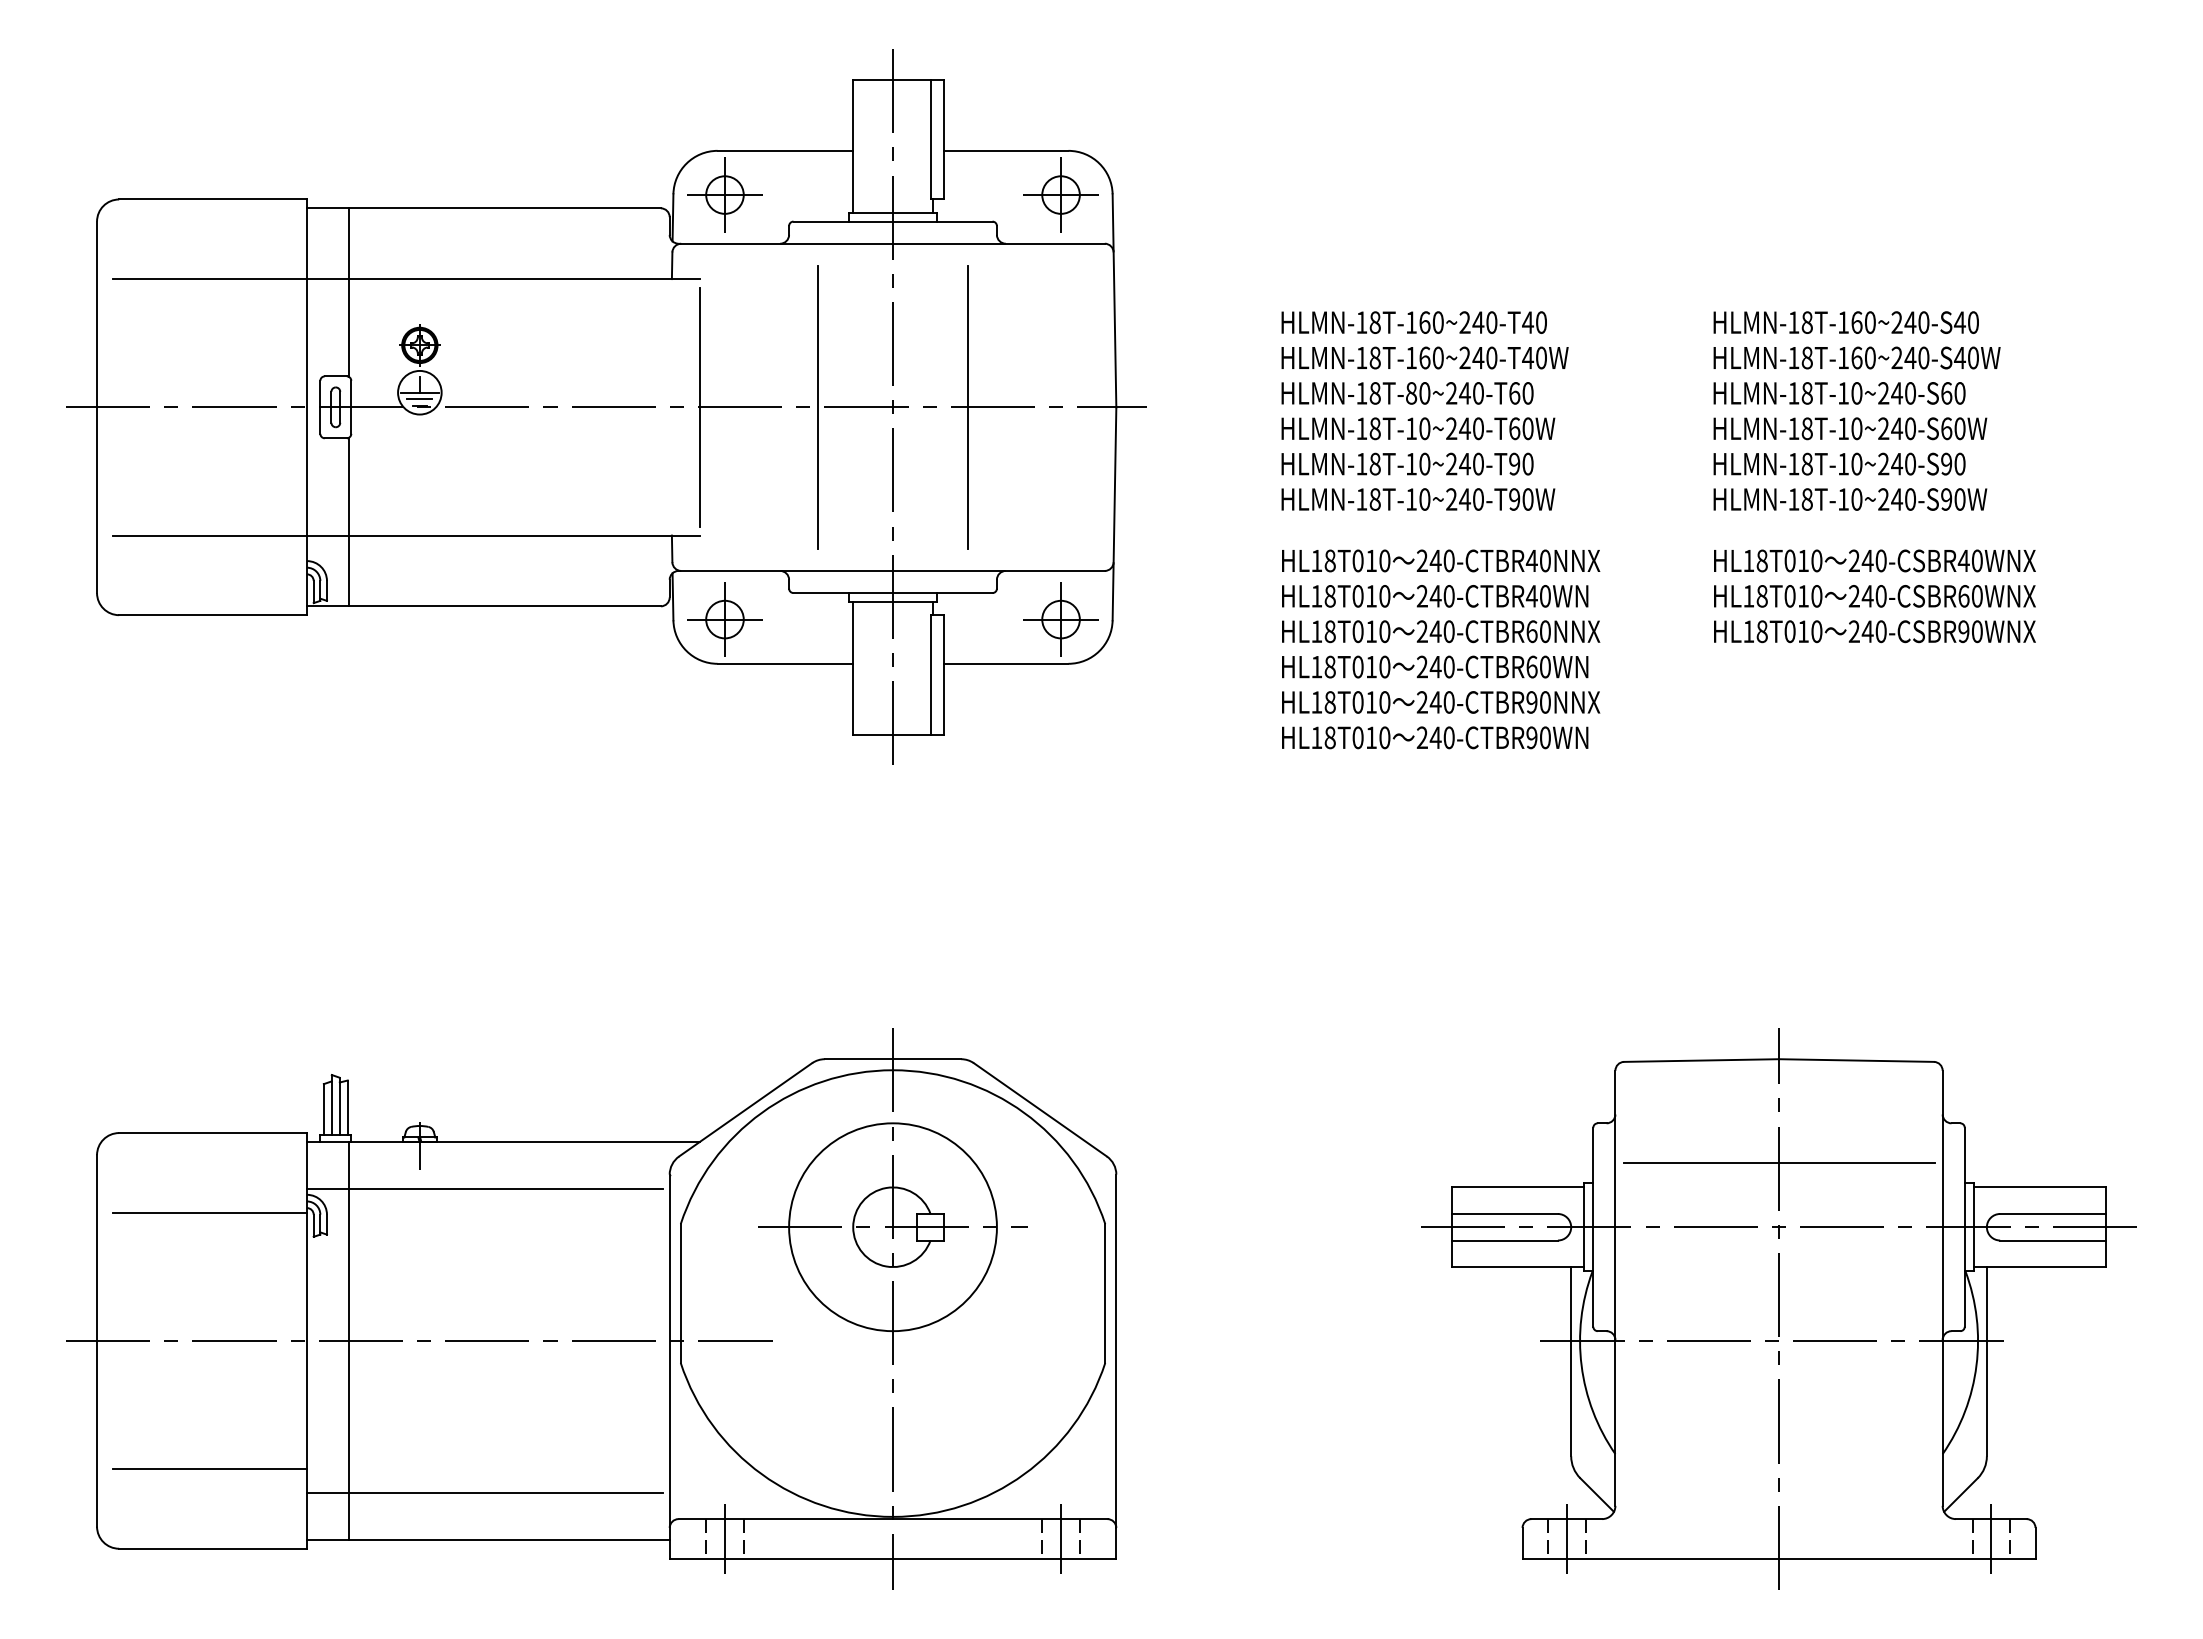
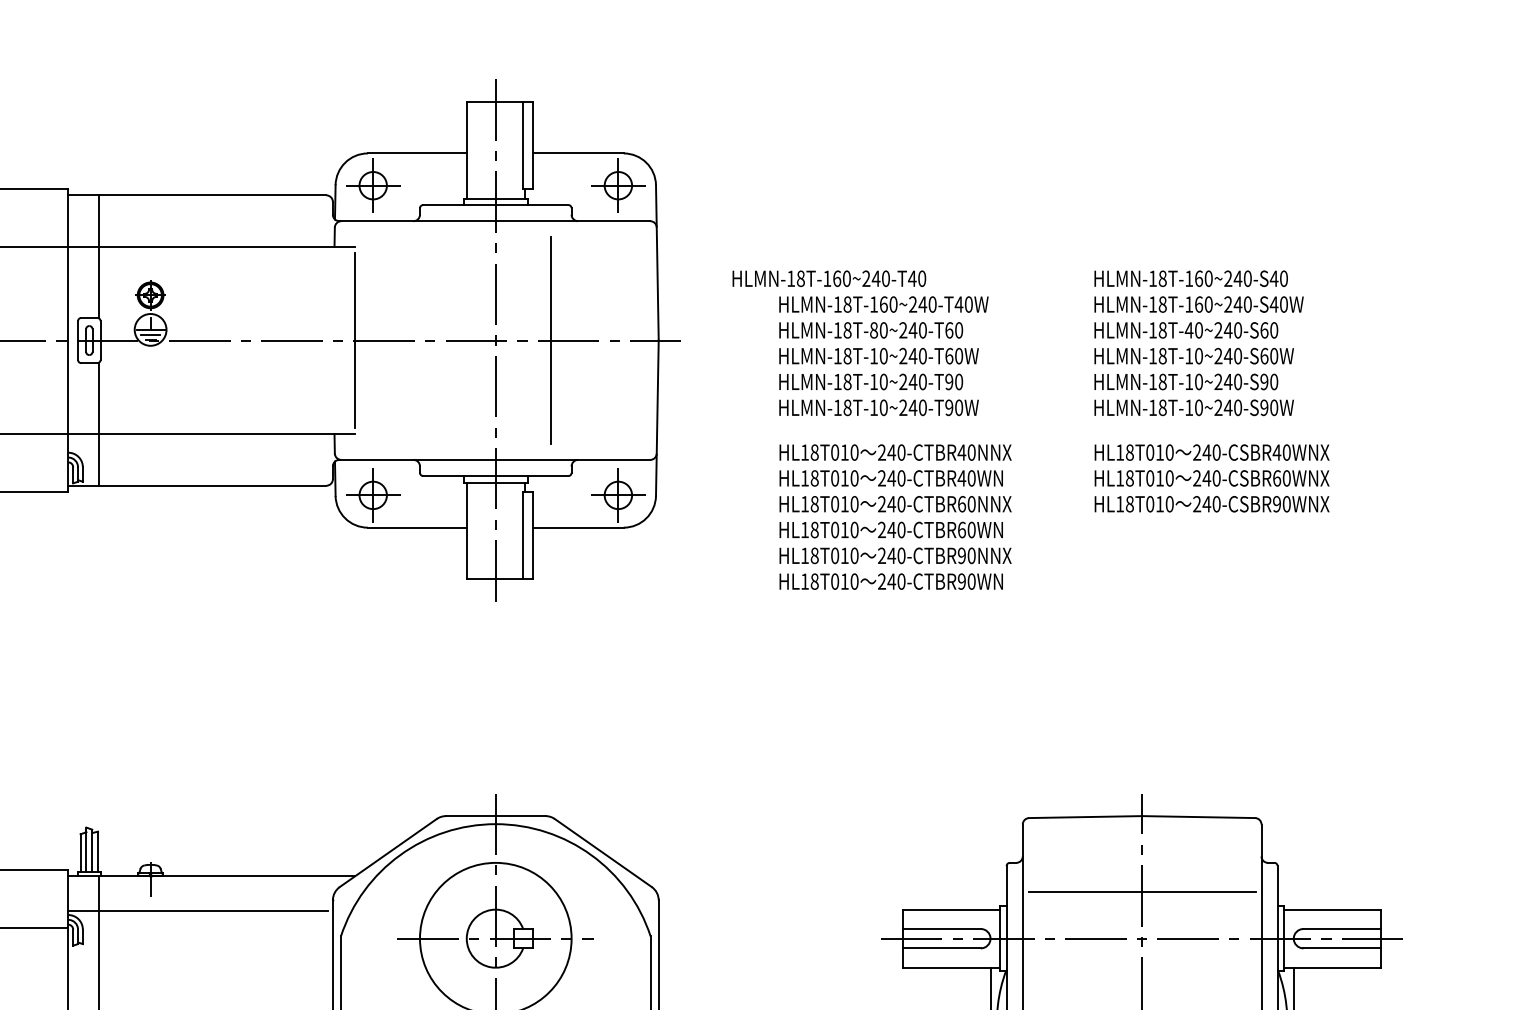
text: (1413, 322) -> (828, 278), moved
text: (1843, 393) -> (1189, 330), HLMN-18T-10~240-S60 -> HLMN-18T-40~240-S60
line: (817, 406) -> (440, 339), removed

